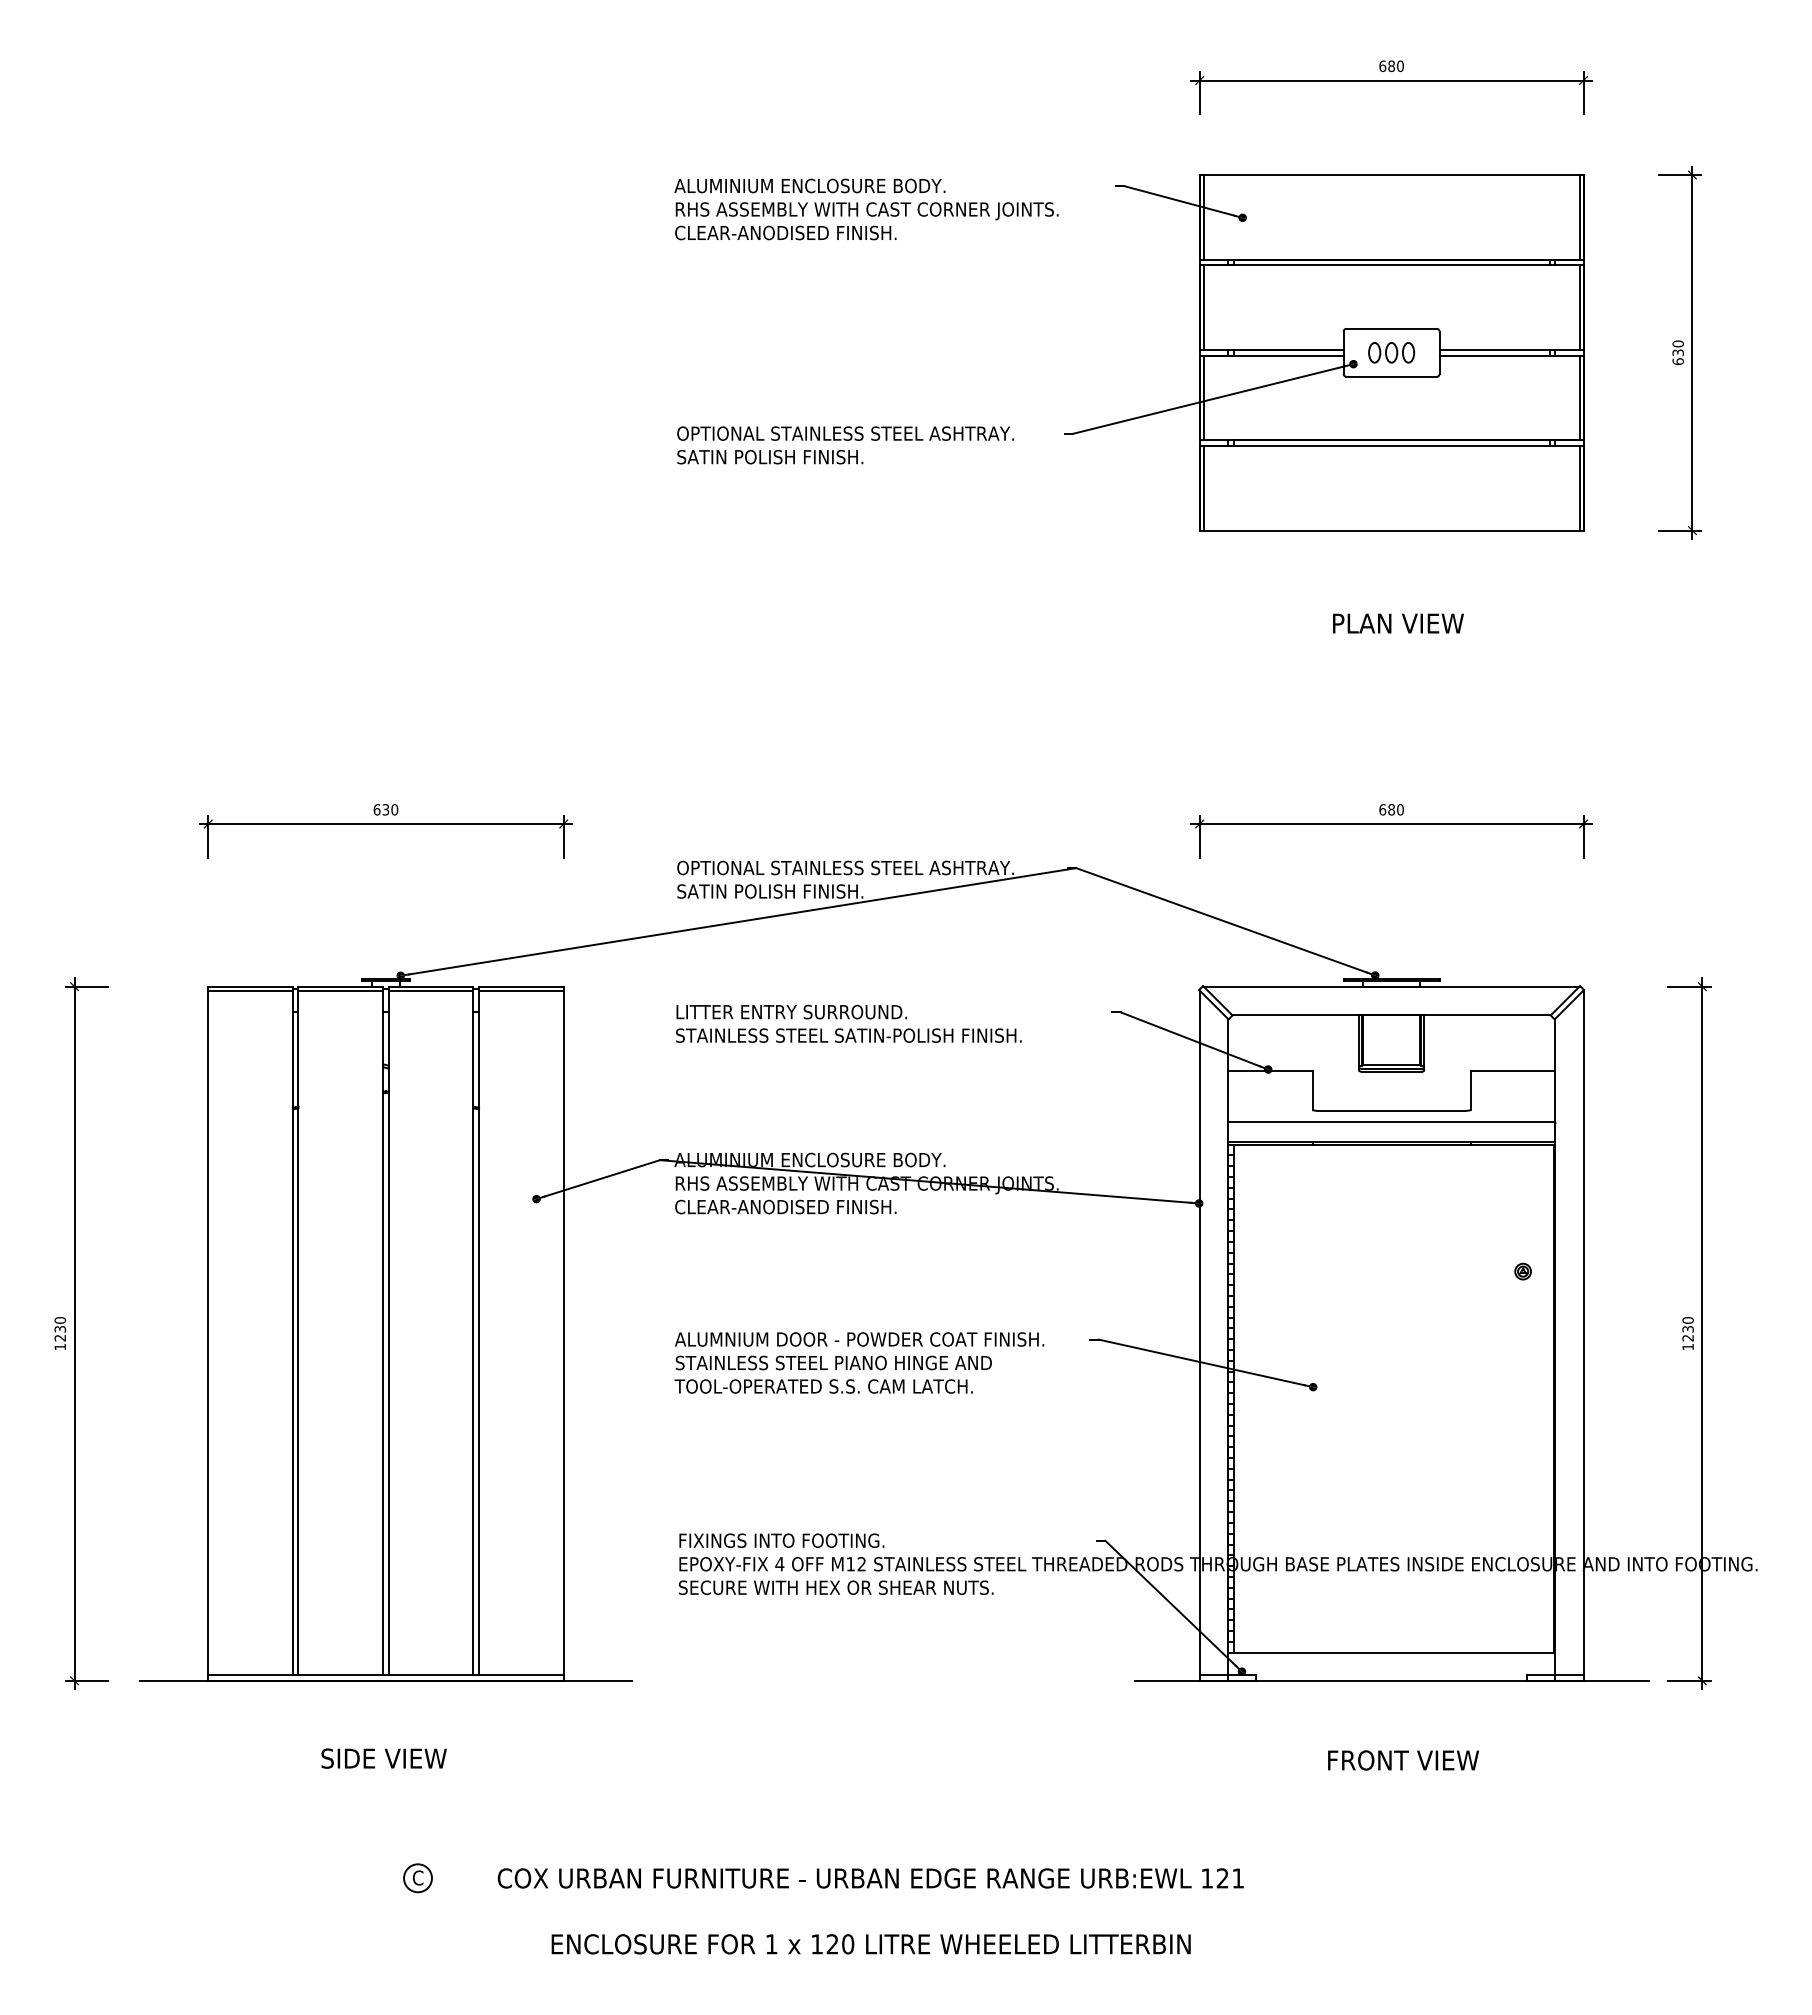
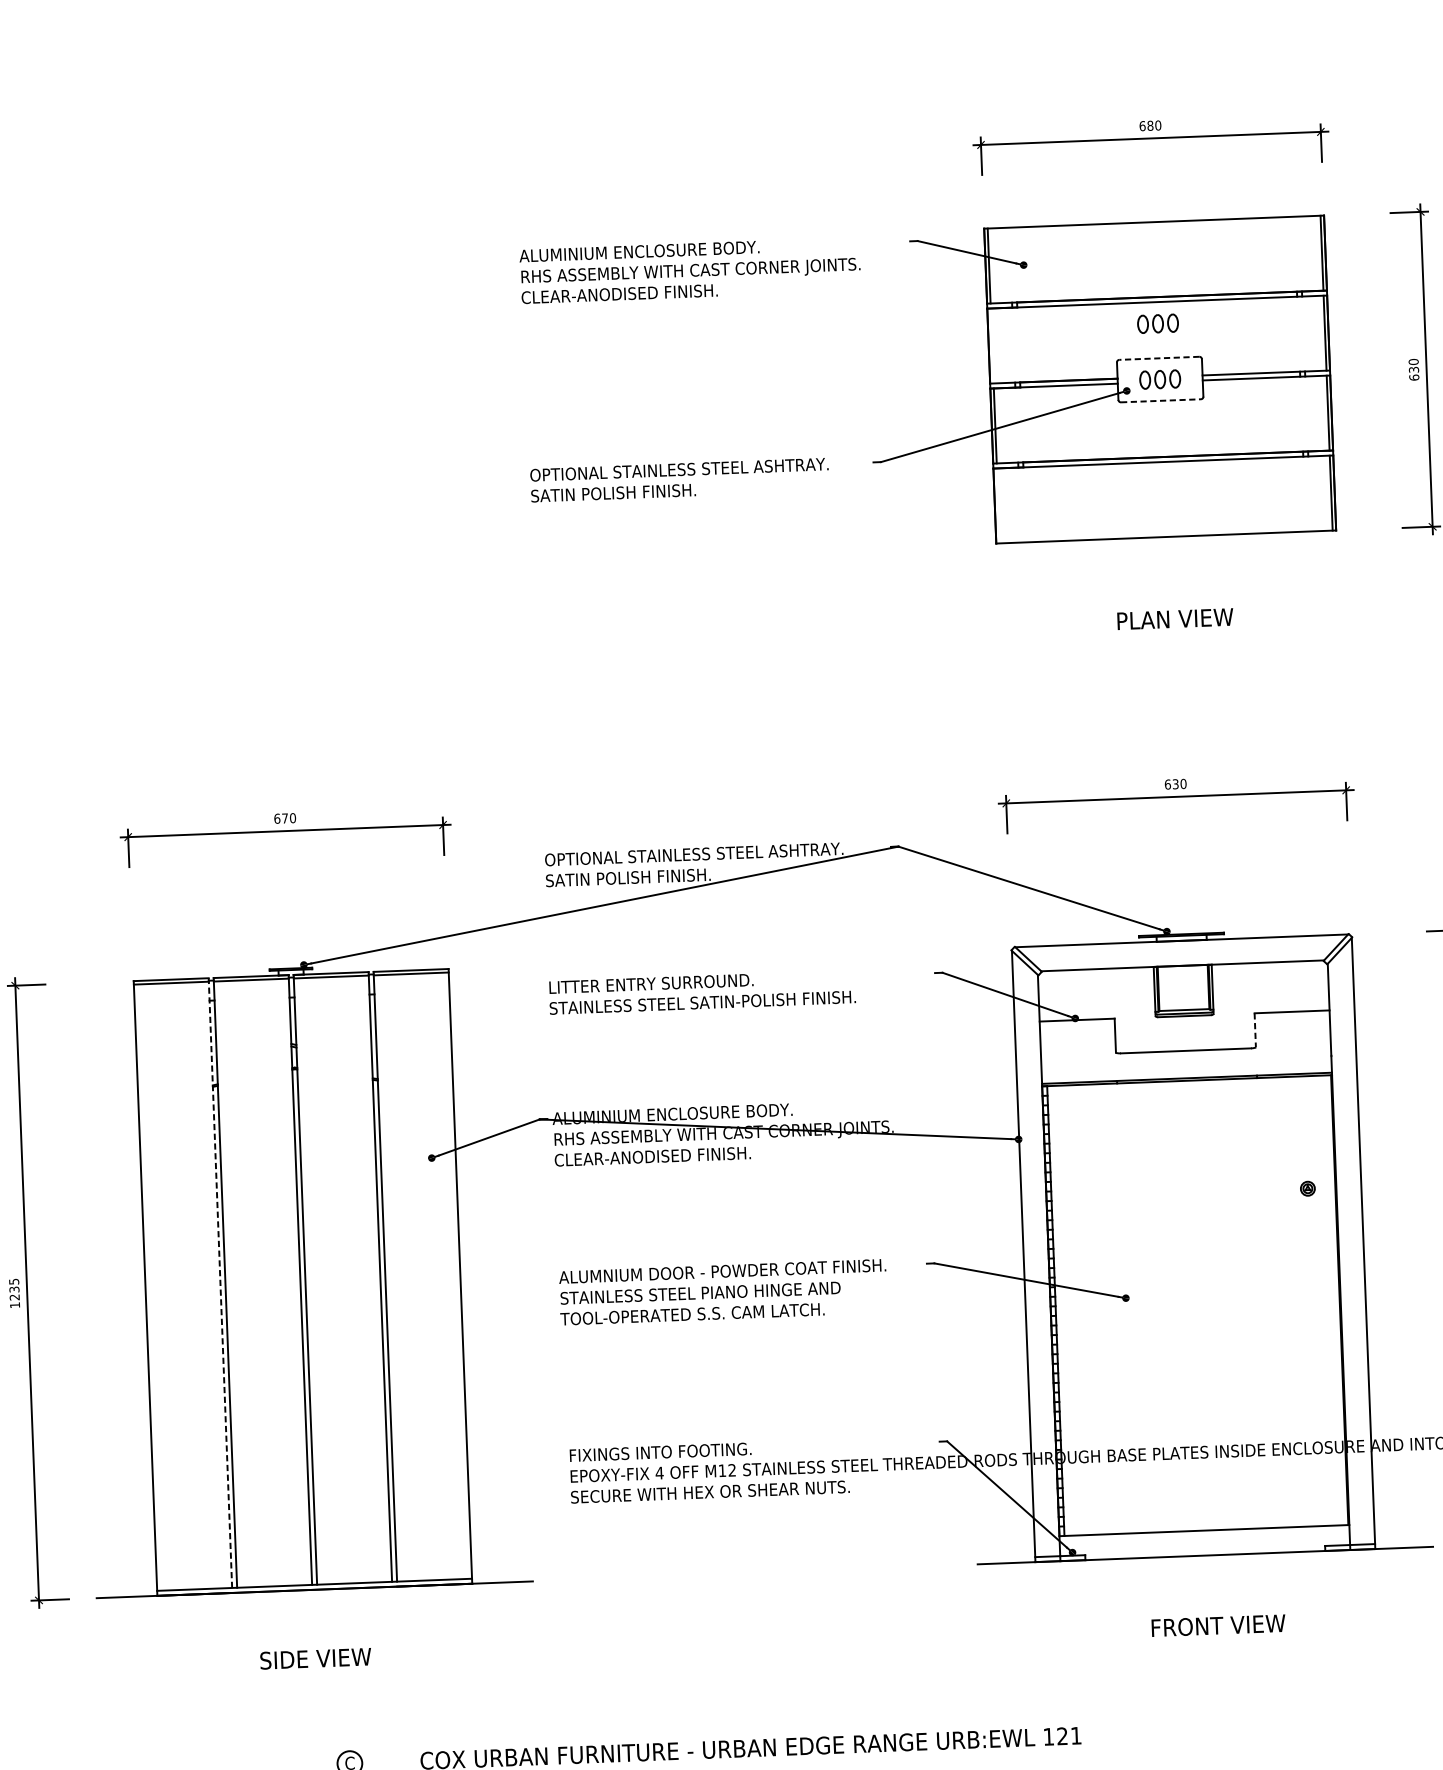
part: (1391, 289) -> (1157, 323), added
line: (1203, 307) -> (992, 345), removed
line: (1391, 328) -> (1159, 358), solid -> dashed
line: (1392, 376) -> (1161, 400), solid -> dashed
line: (1203, 487) -> (998, 505), removed
text: (385, 809) -> (284, 818), 630 -> 670
text: (1391, 809) -> (1175, 784), 680 -> 630
line: (1470, 1091) -> (1255, 1031), solid -> dashed
line: (1391, 1122) -> (1186, 1061), removed
text: (60, 1320) -> (14, 1281), 1230 -> 1235
line: (292, 1330) -> (220, 1282), solid -> dashed

